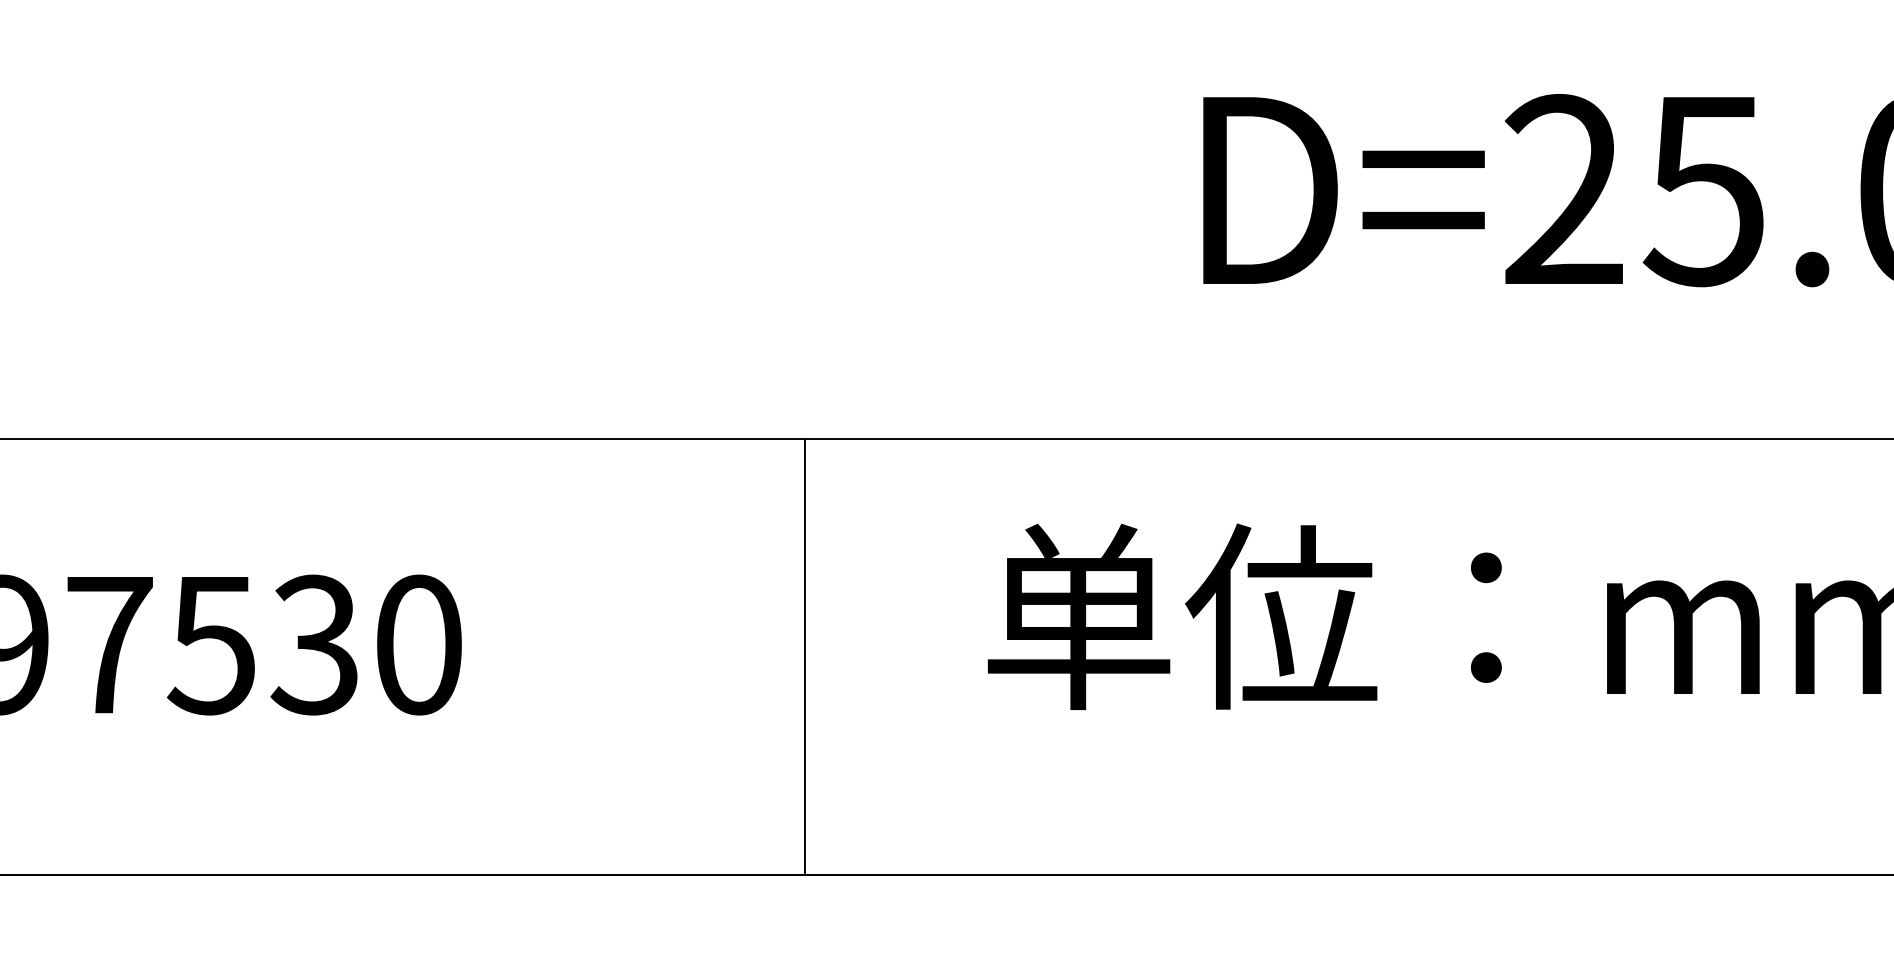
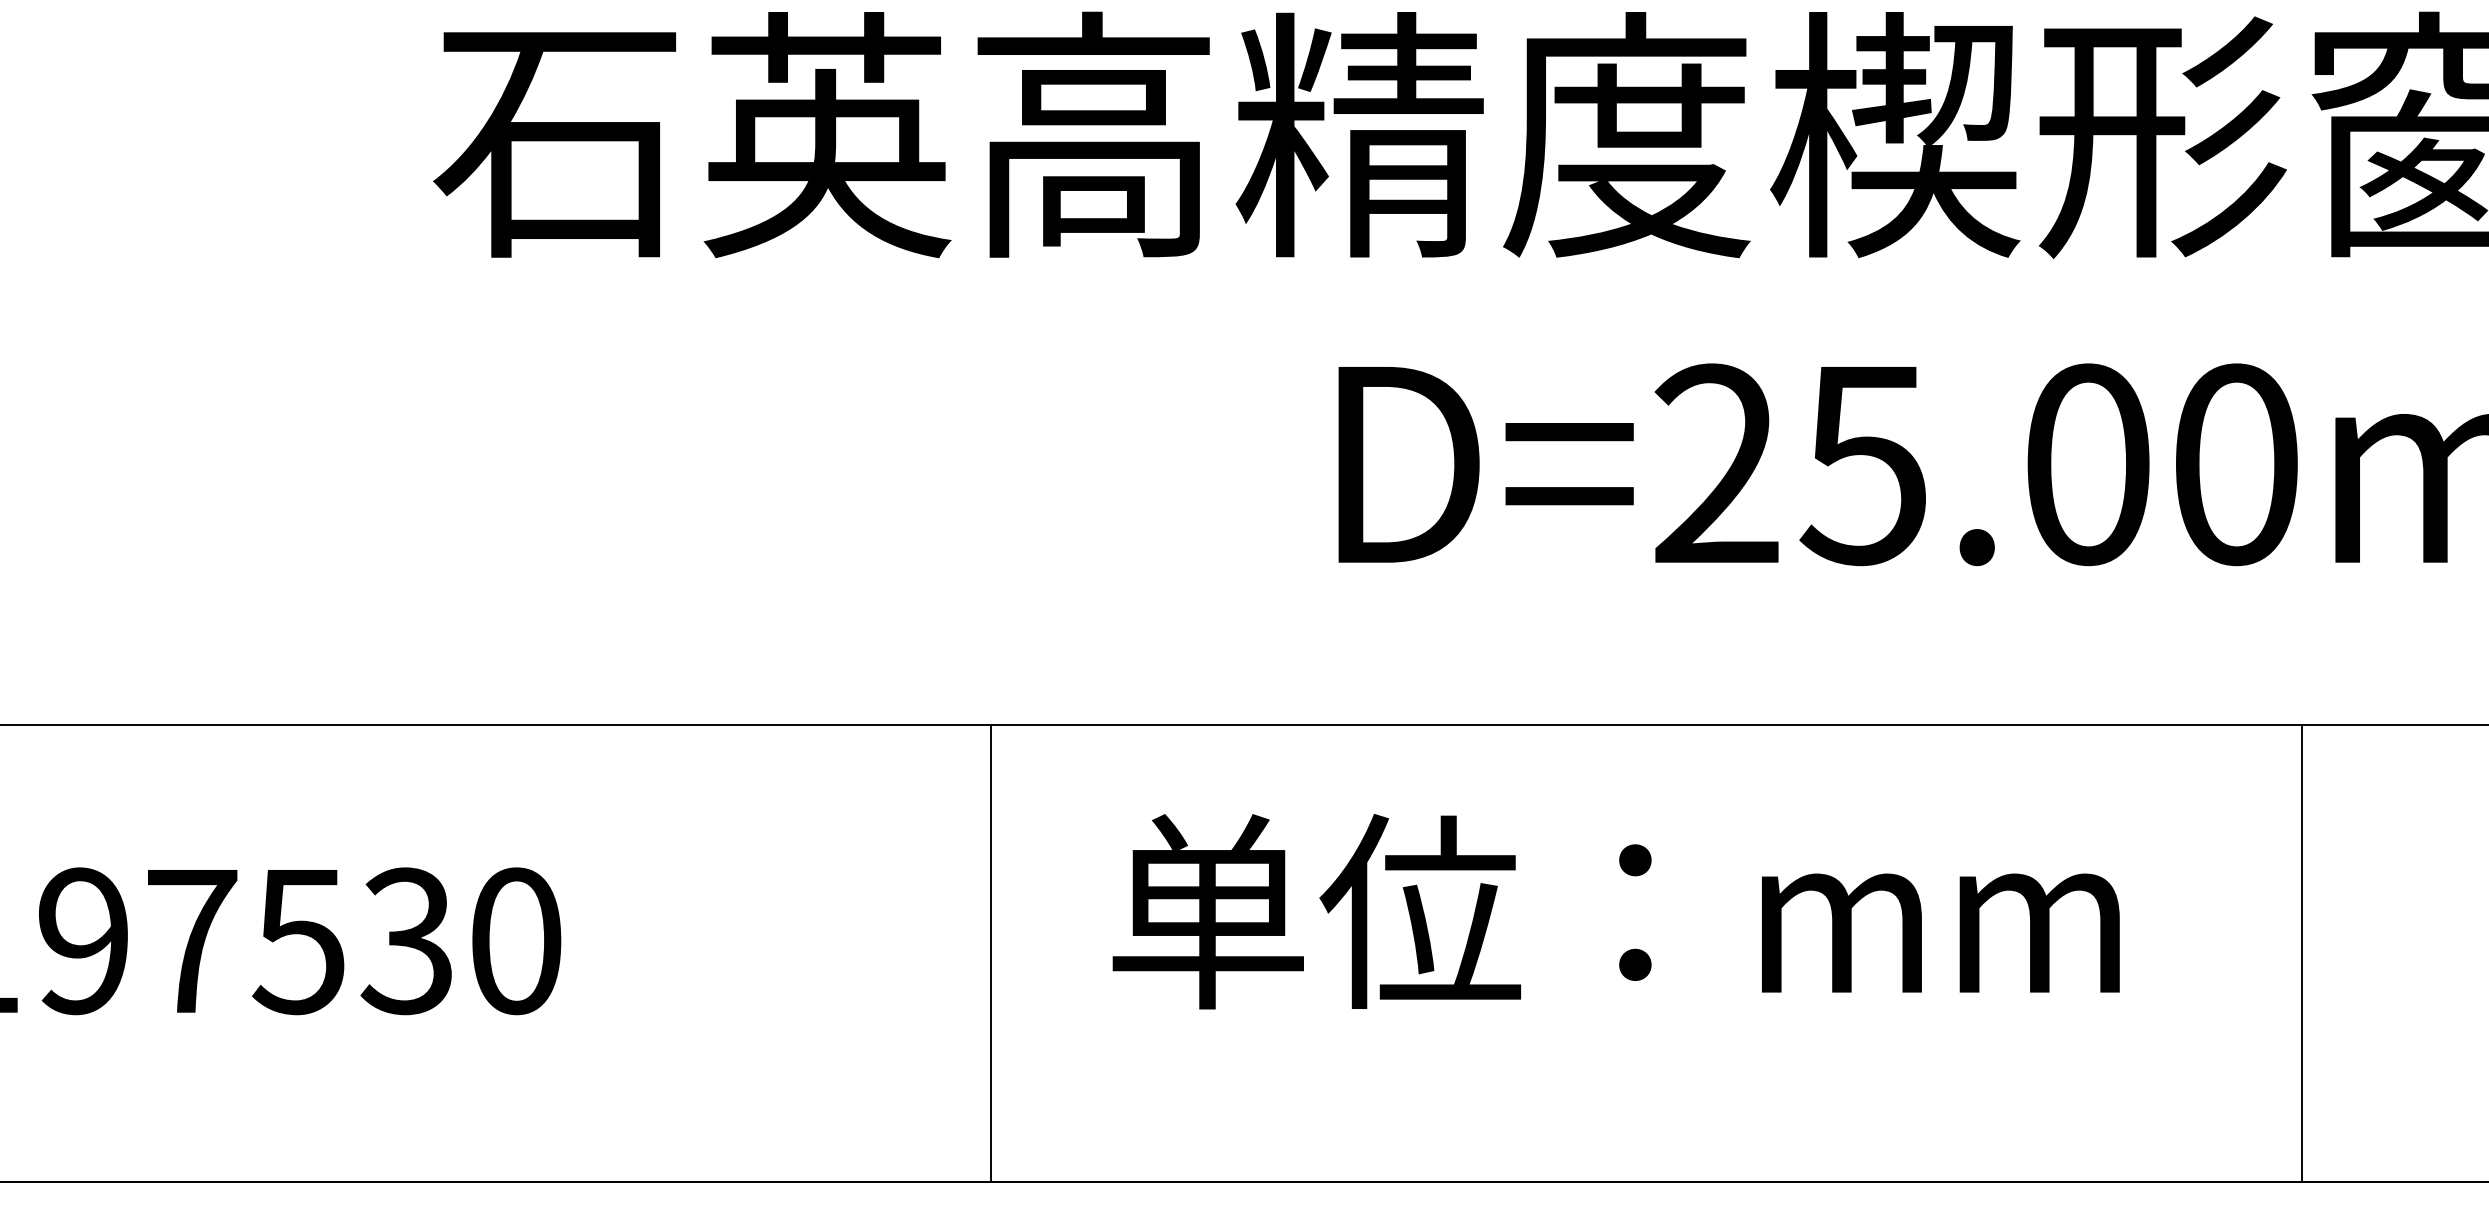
line: (805, 656) -> (991, 953), moved

